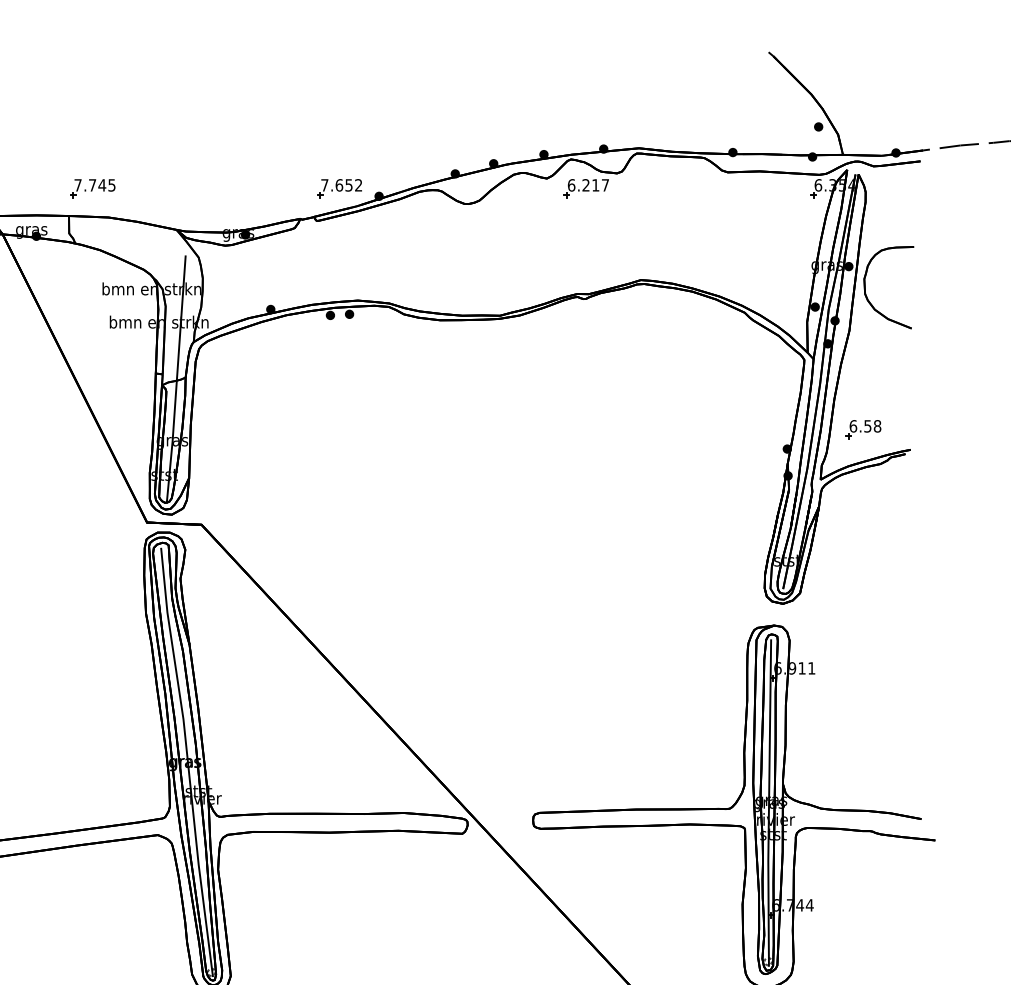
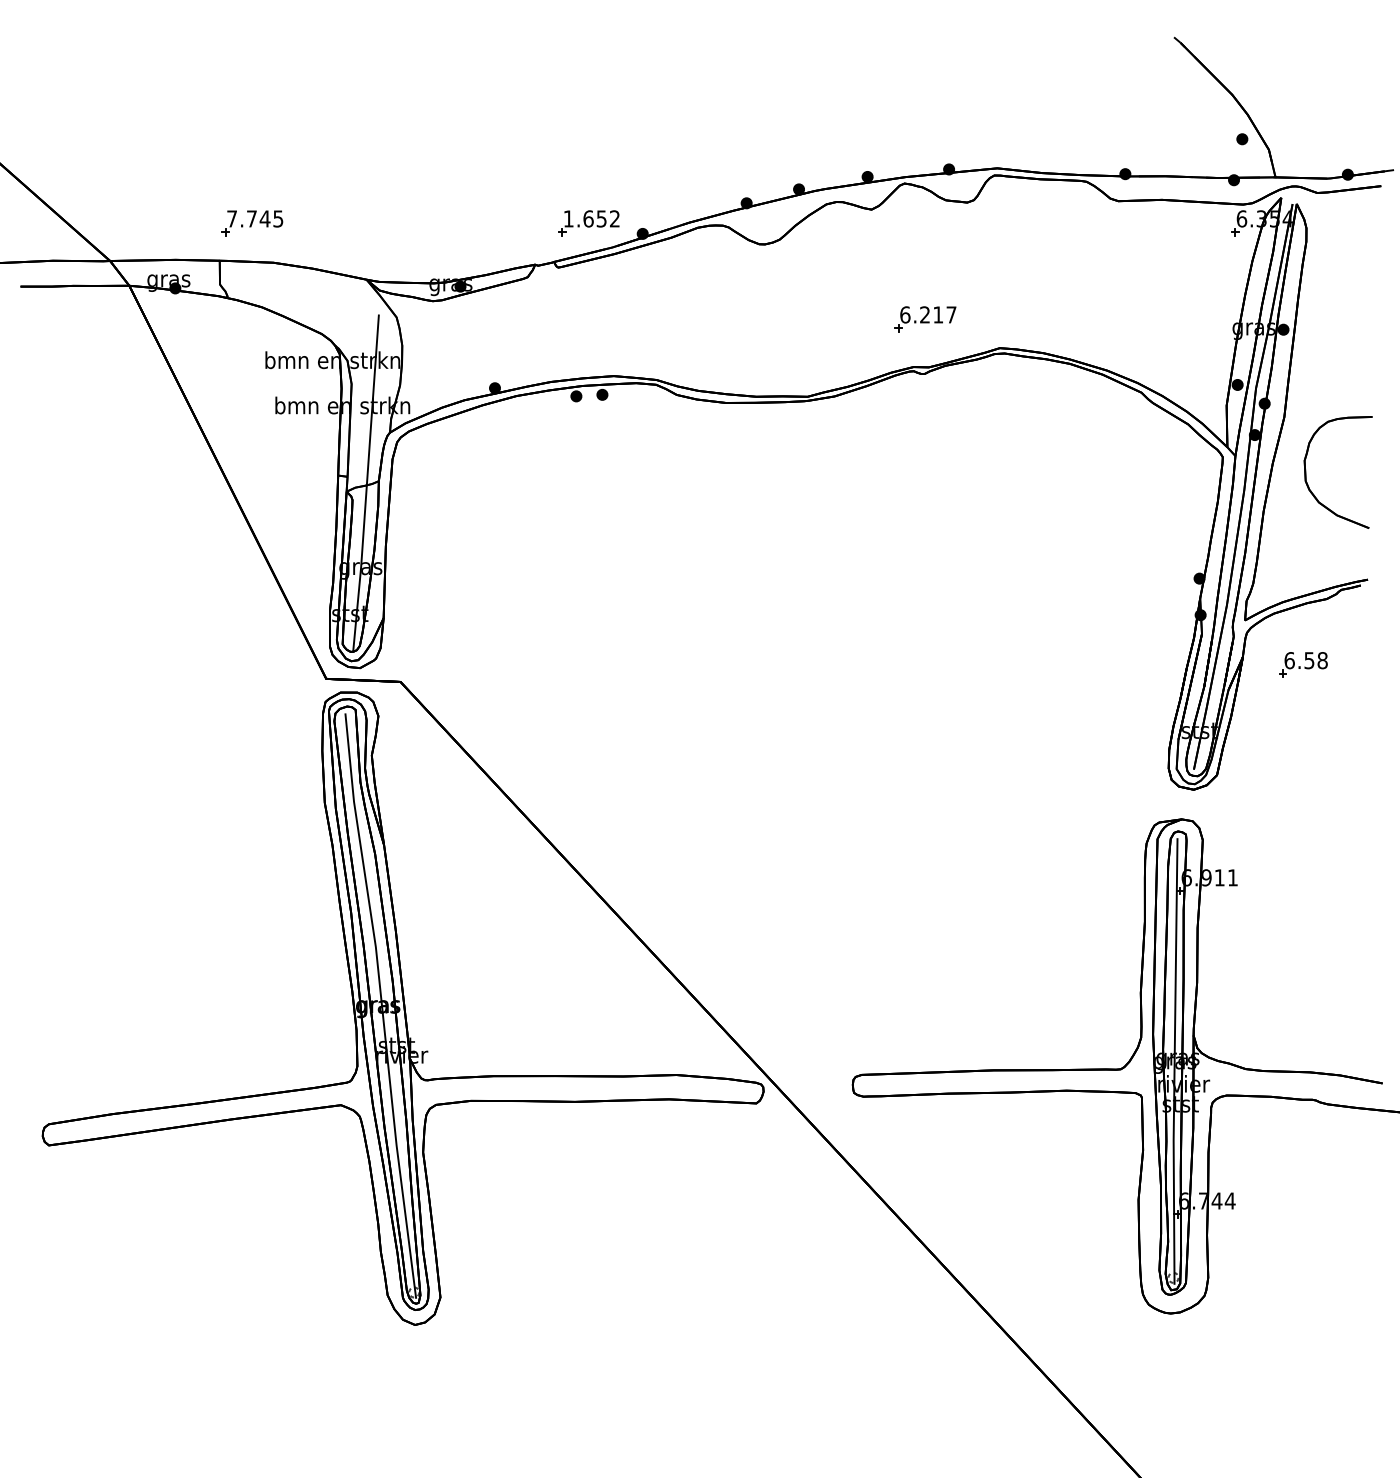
text: (324, 185) -> (568, 218), 7.652 -> 1.652
part: (586, 188) -> (925, 319), moved
part: (865, 287) -> (1306, 472), moved
part: (863, 429) -> (1303, 664), moved

